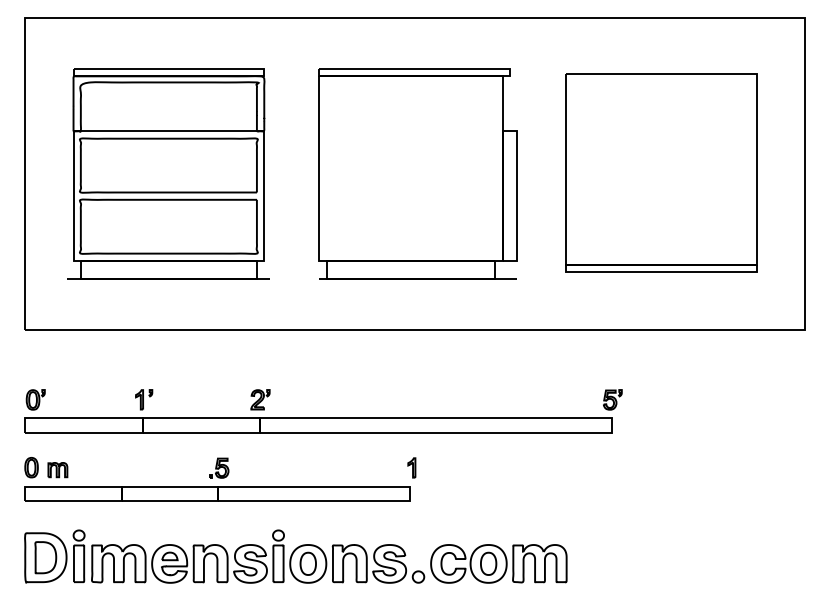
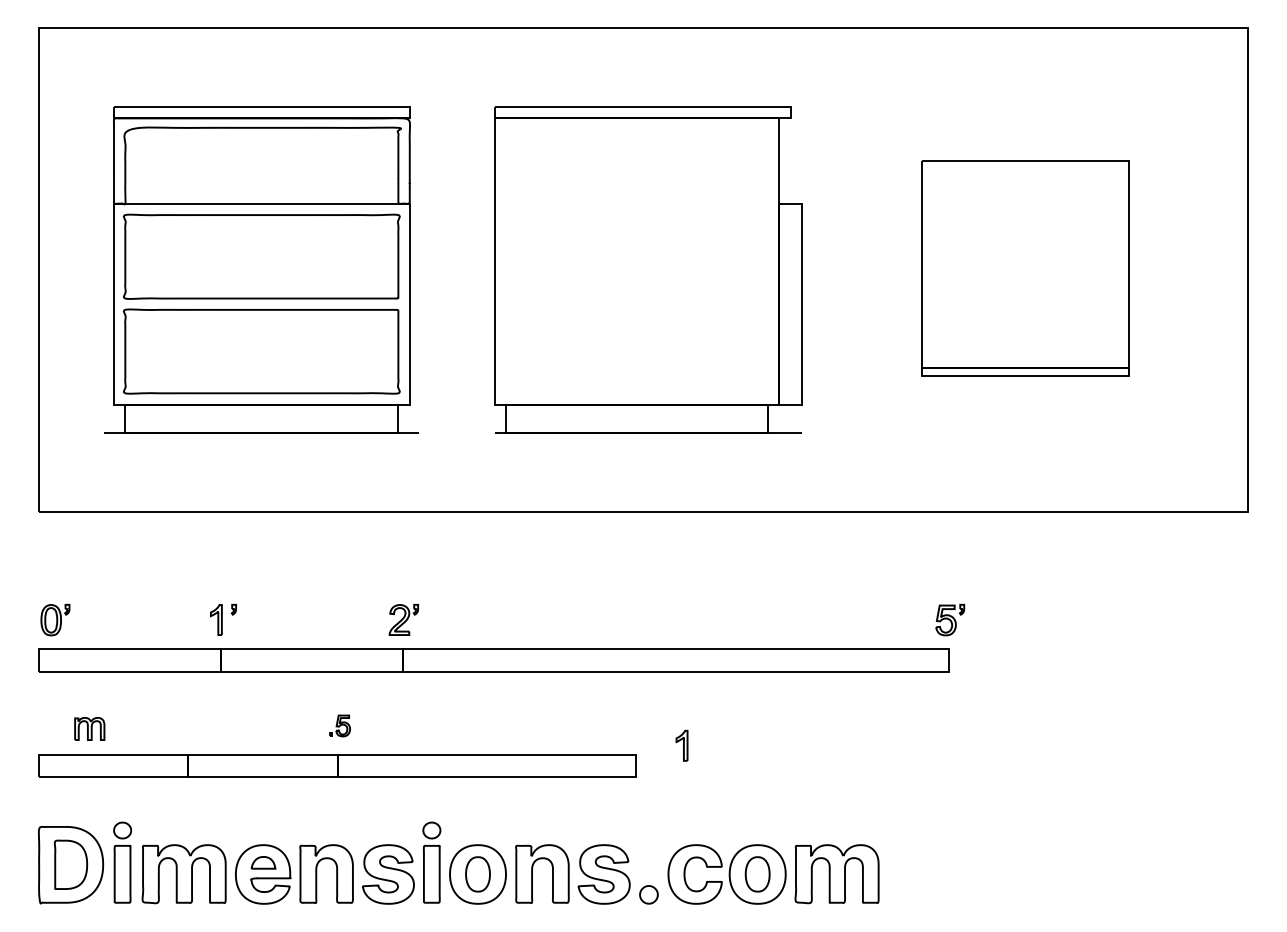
part: (661, 172) -> (1025, 267), size x0.7
part: (31, 467) -> (48, 724), removed
part: (219, 467) -> (340, 724), size x0.7
part: (411, 467) -> (681, 745), moved

